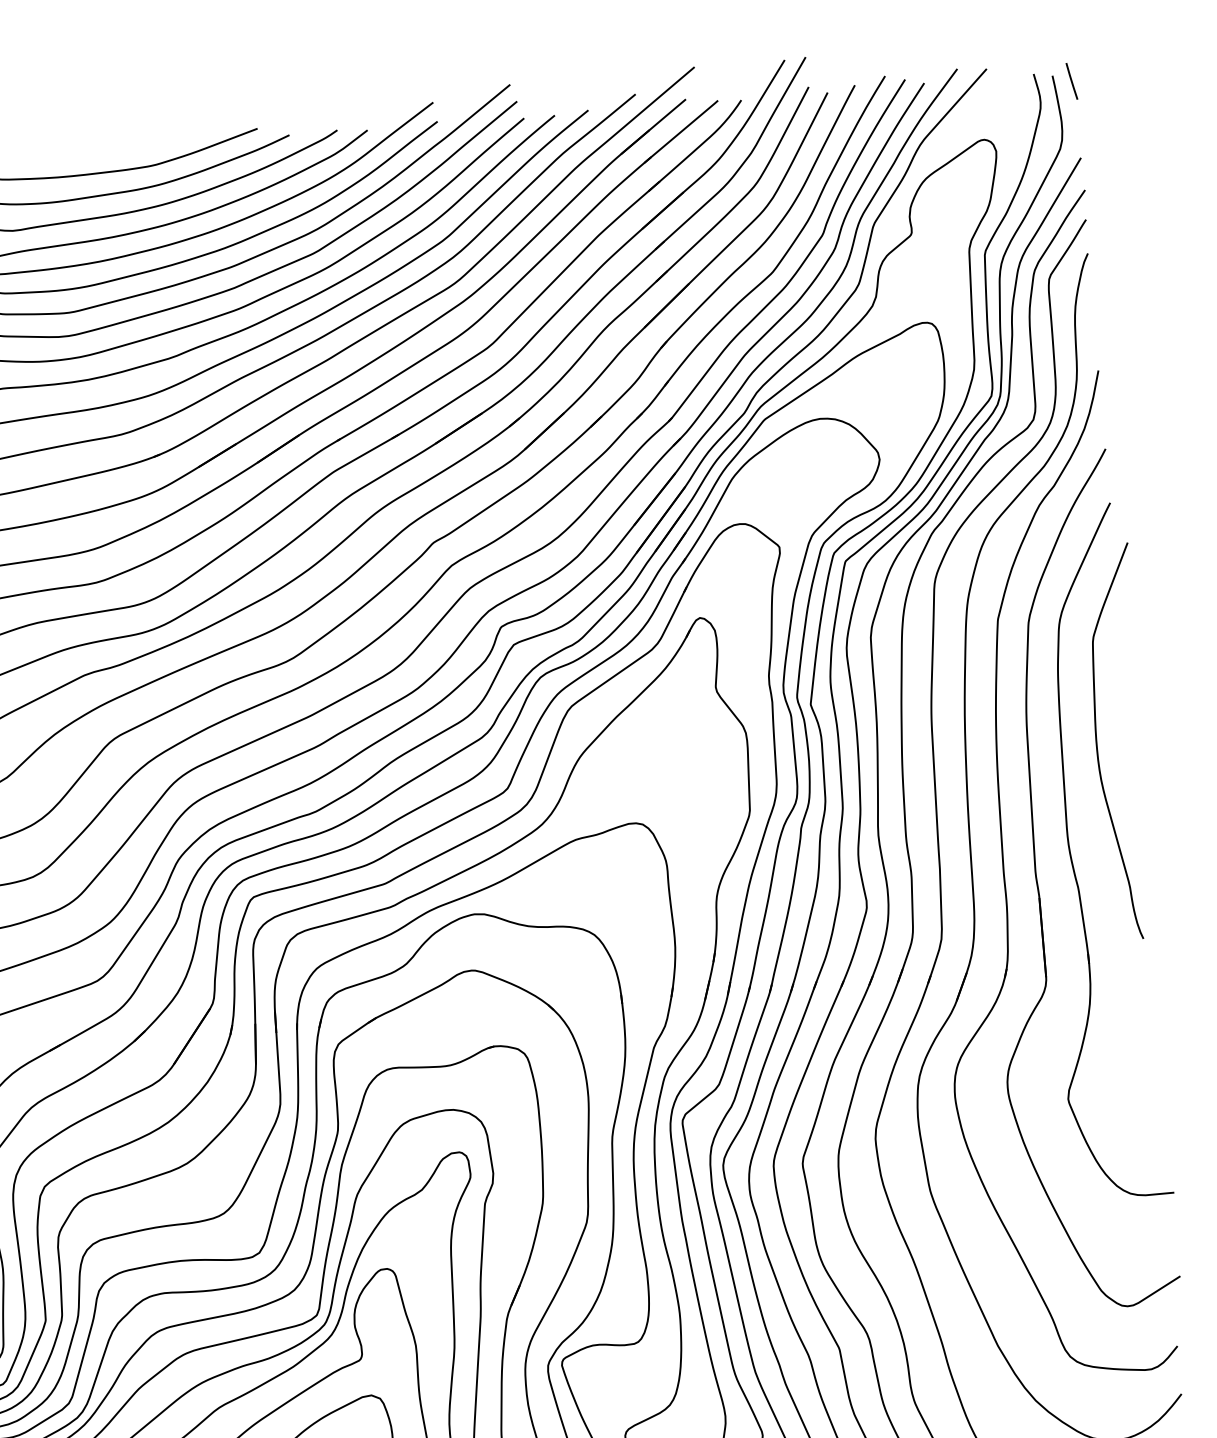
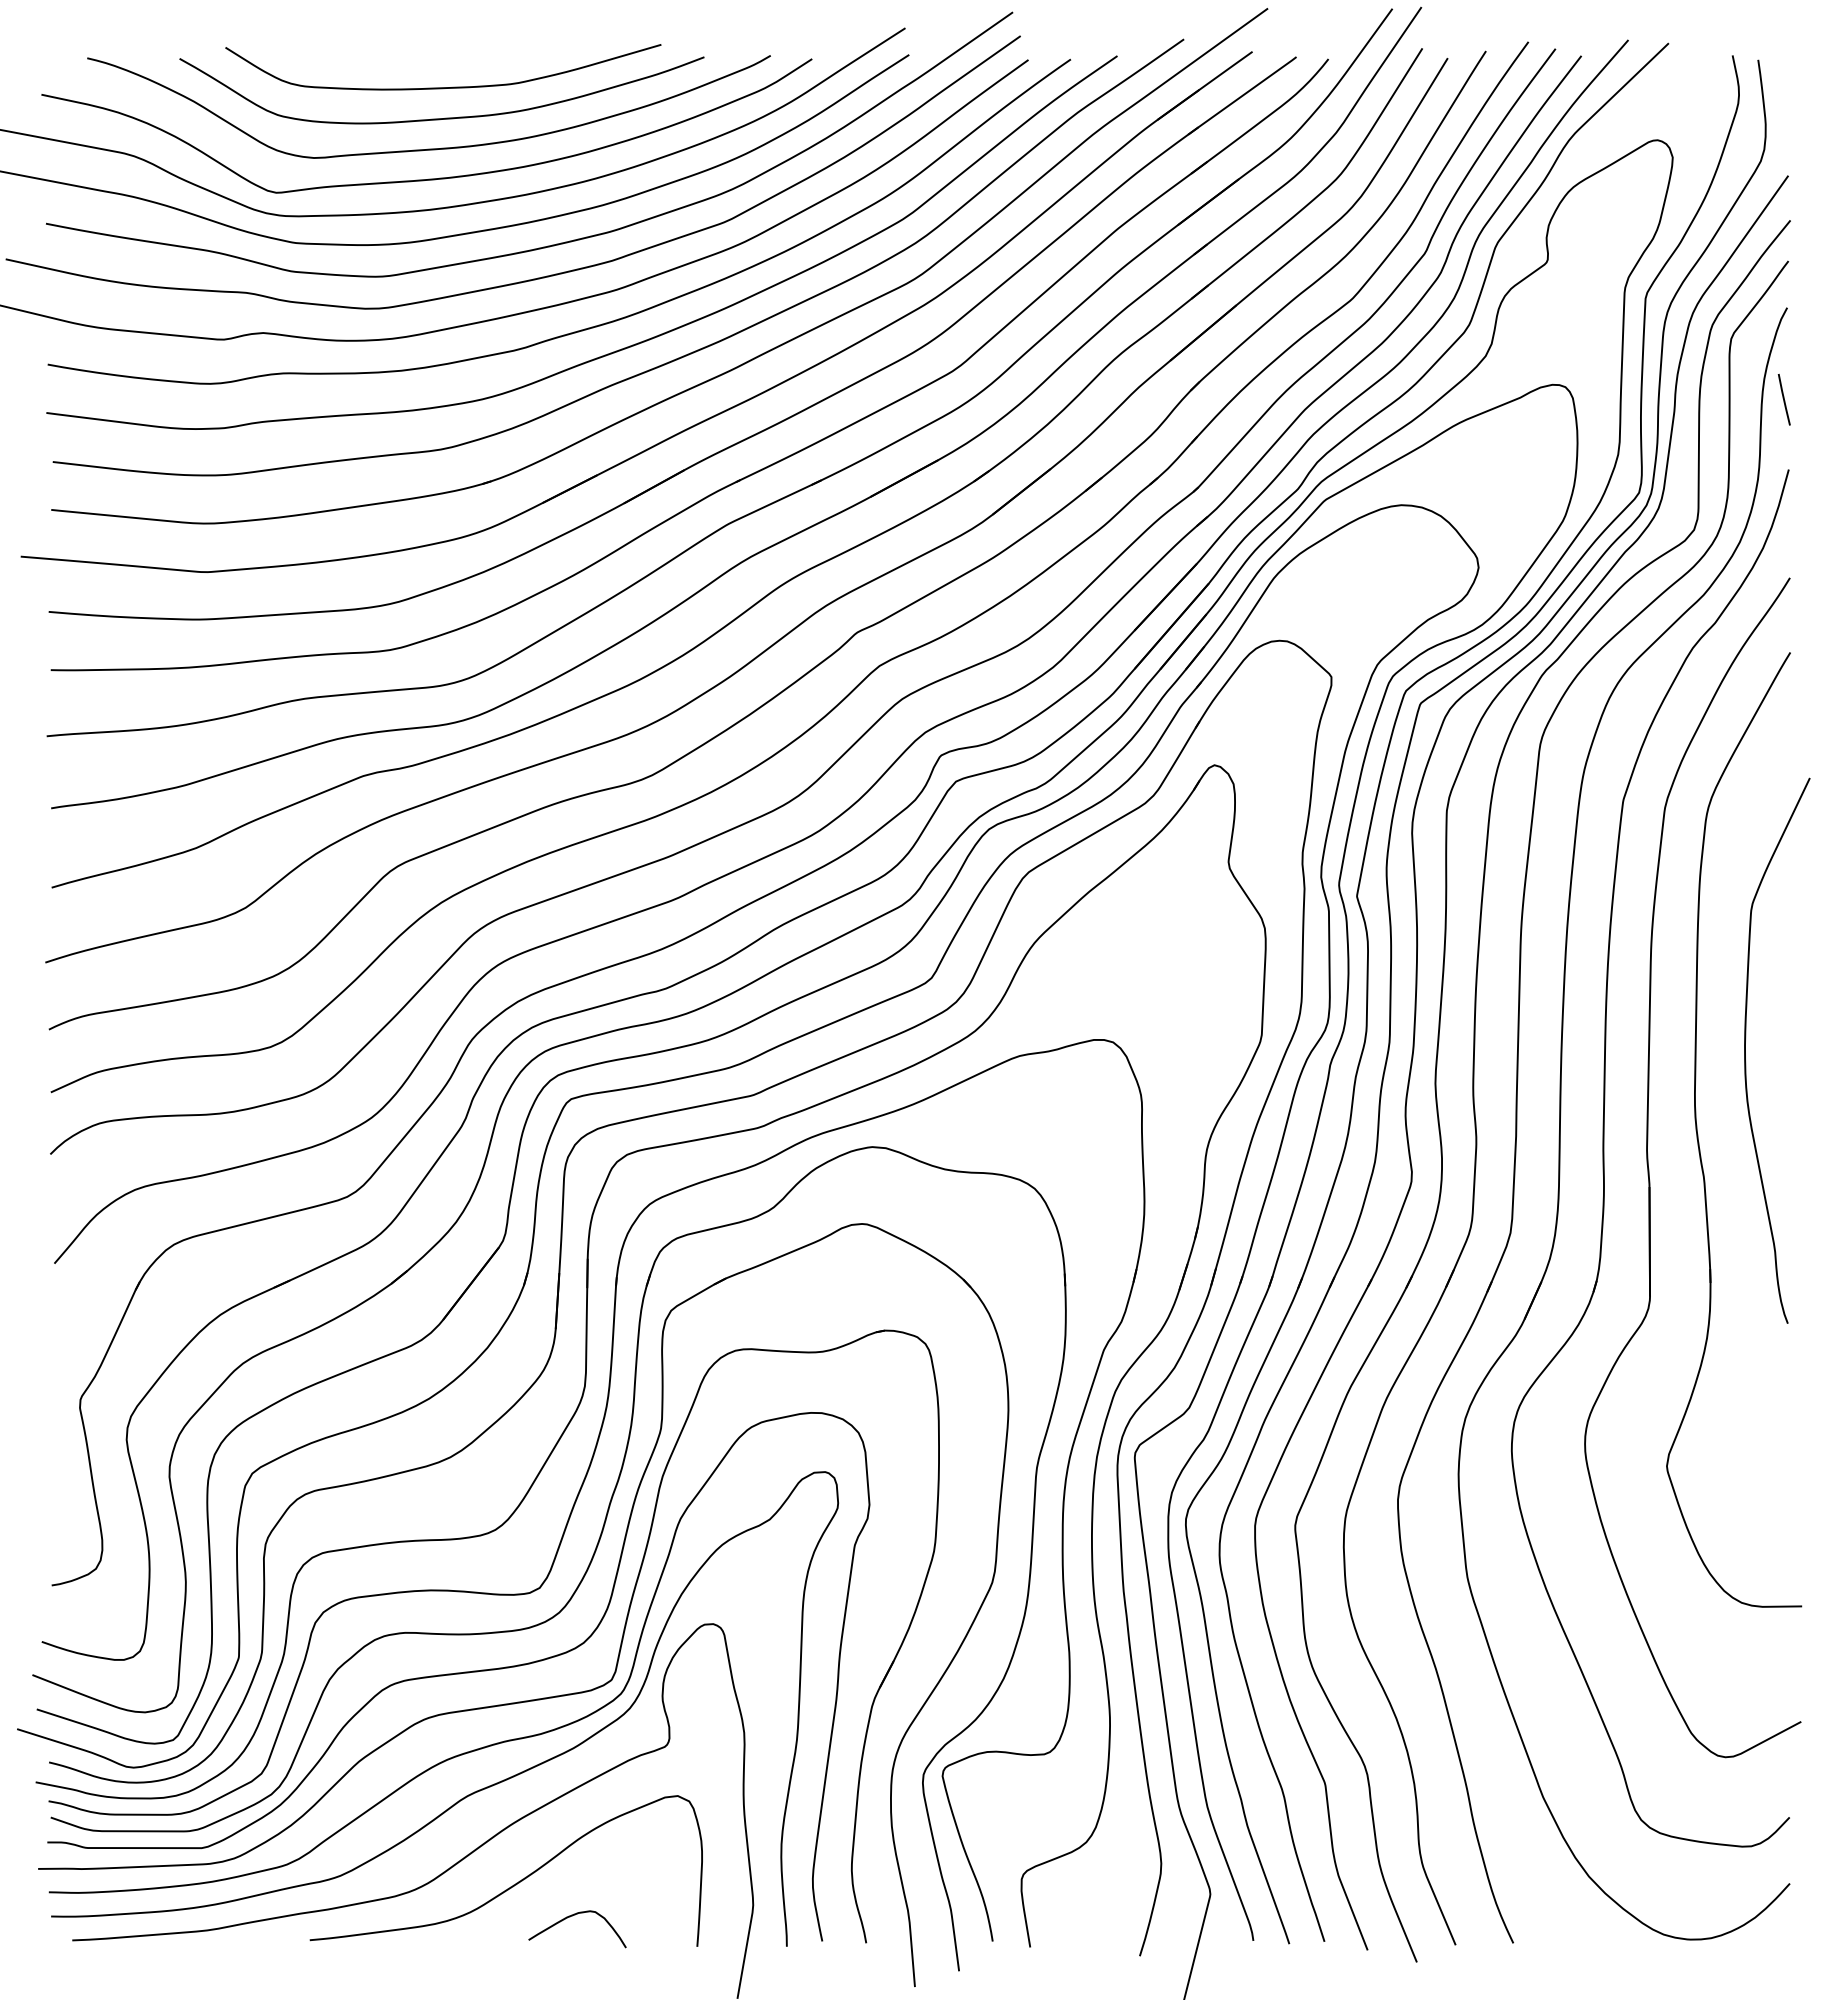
line: (1071, 81) -> (1783, 399), moved
curve: (1096, 743) -> (1745, 1050), moved

